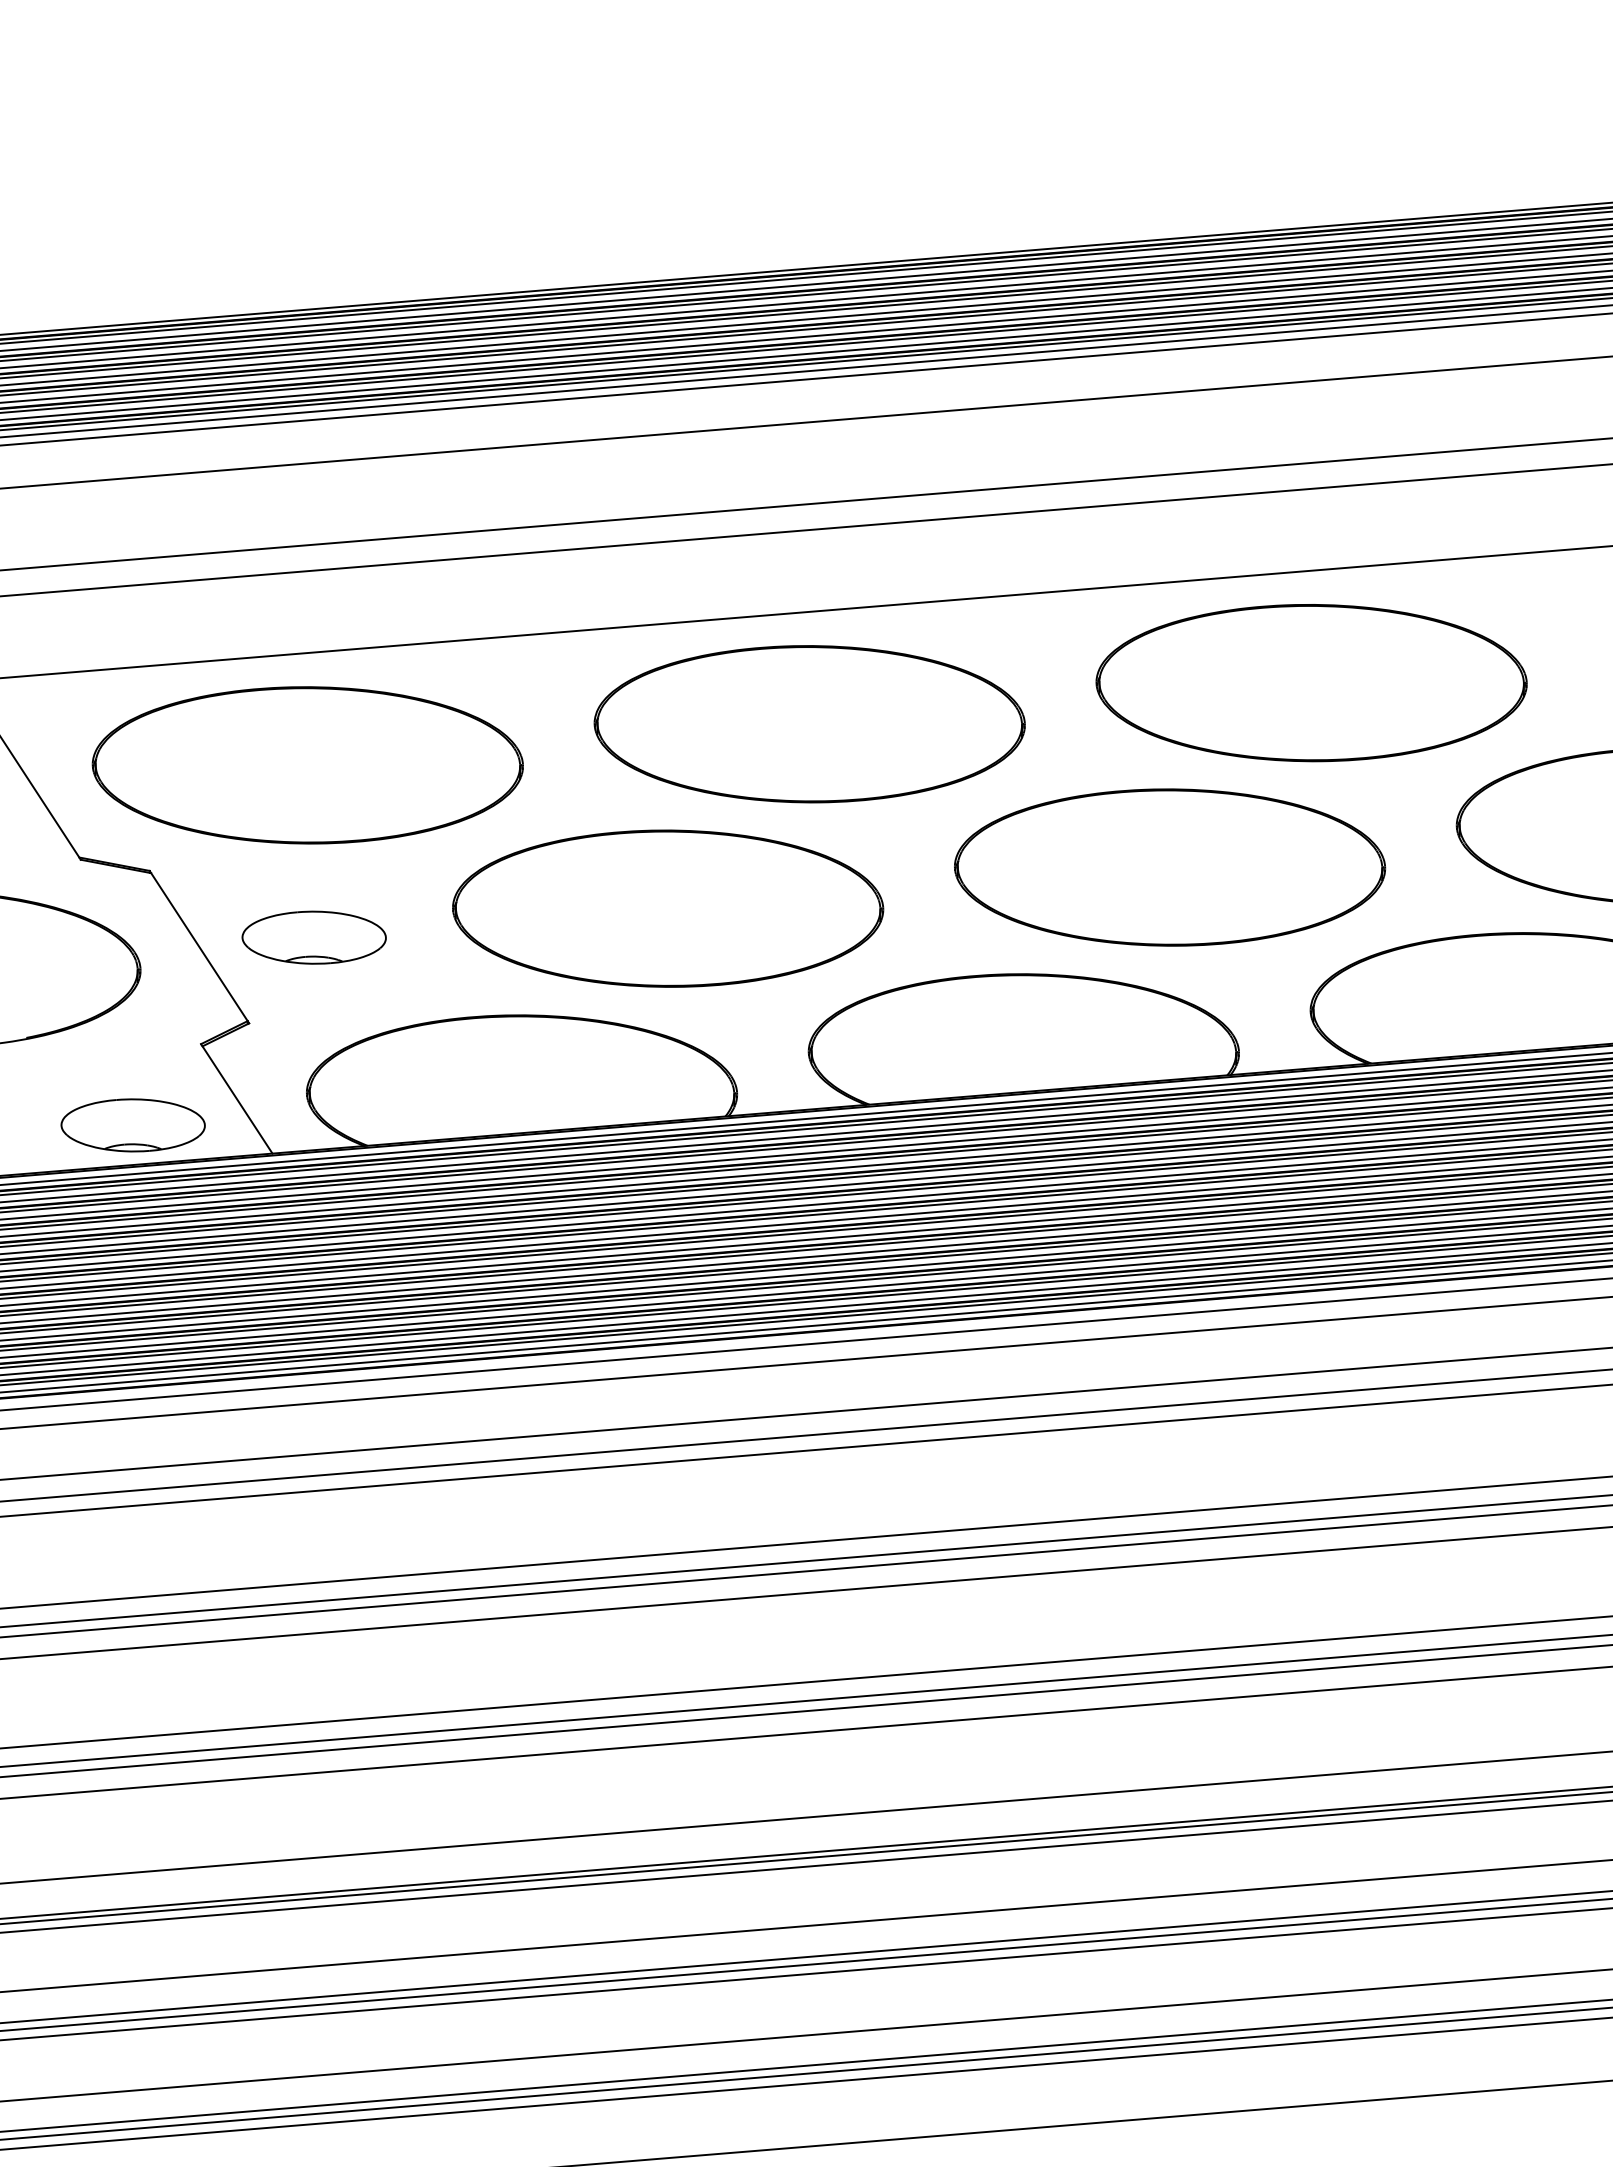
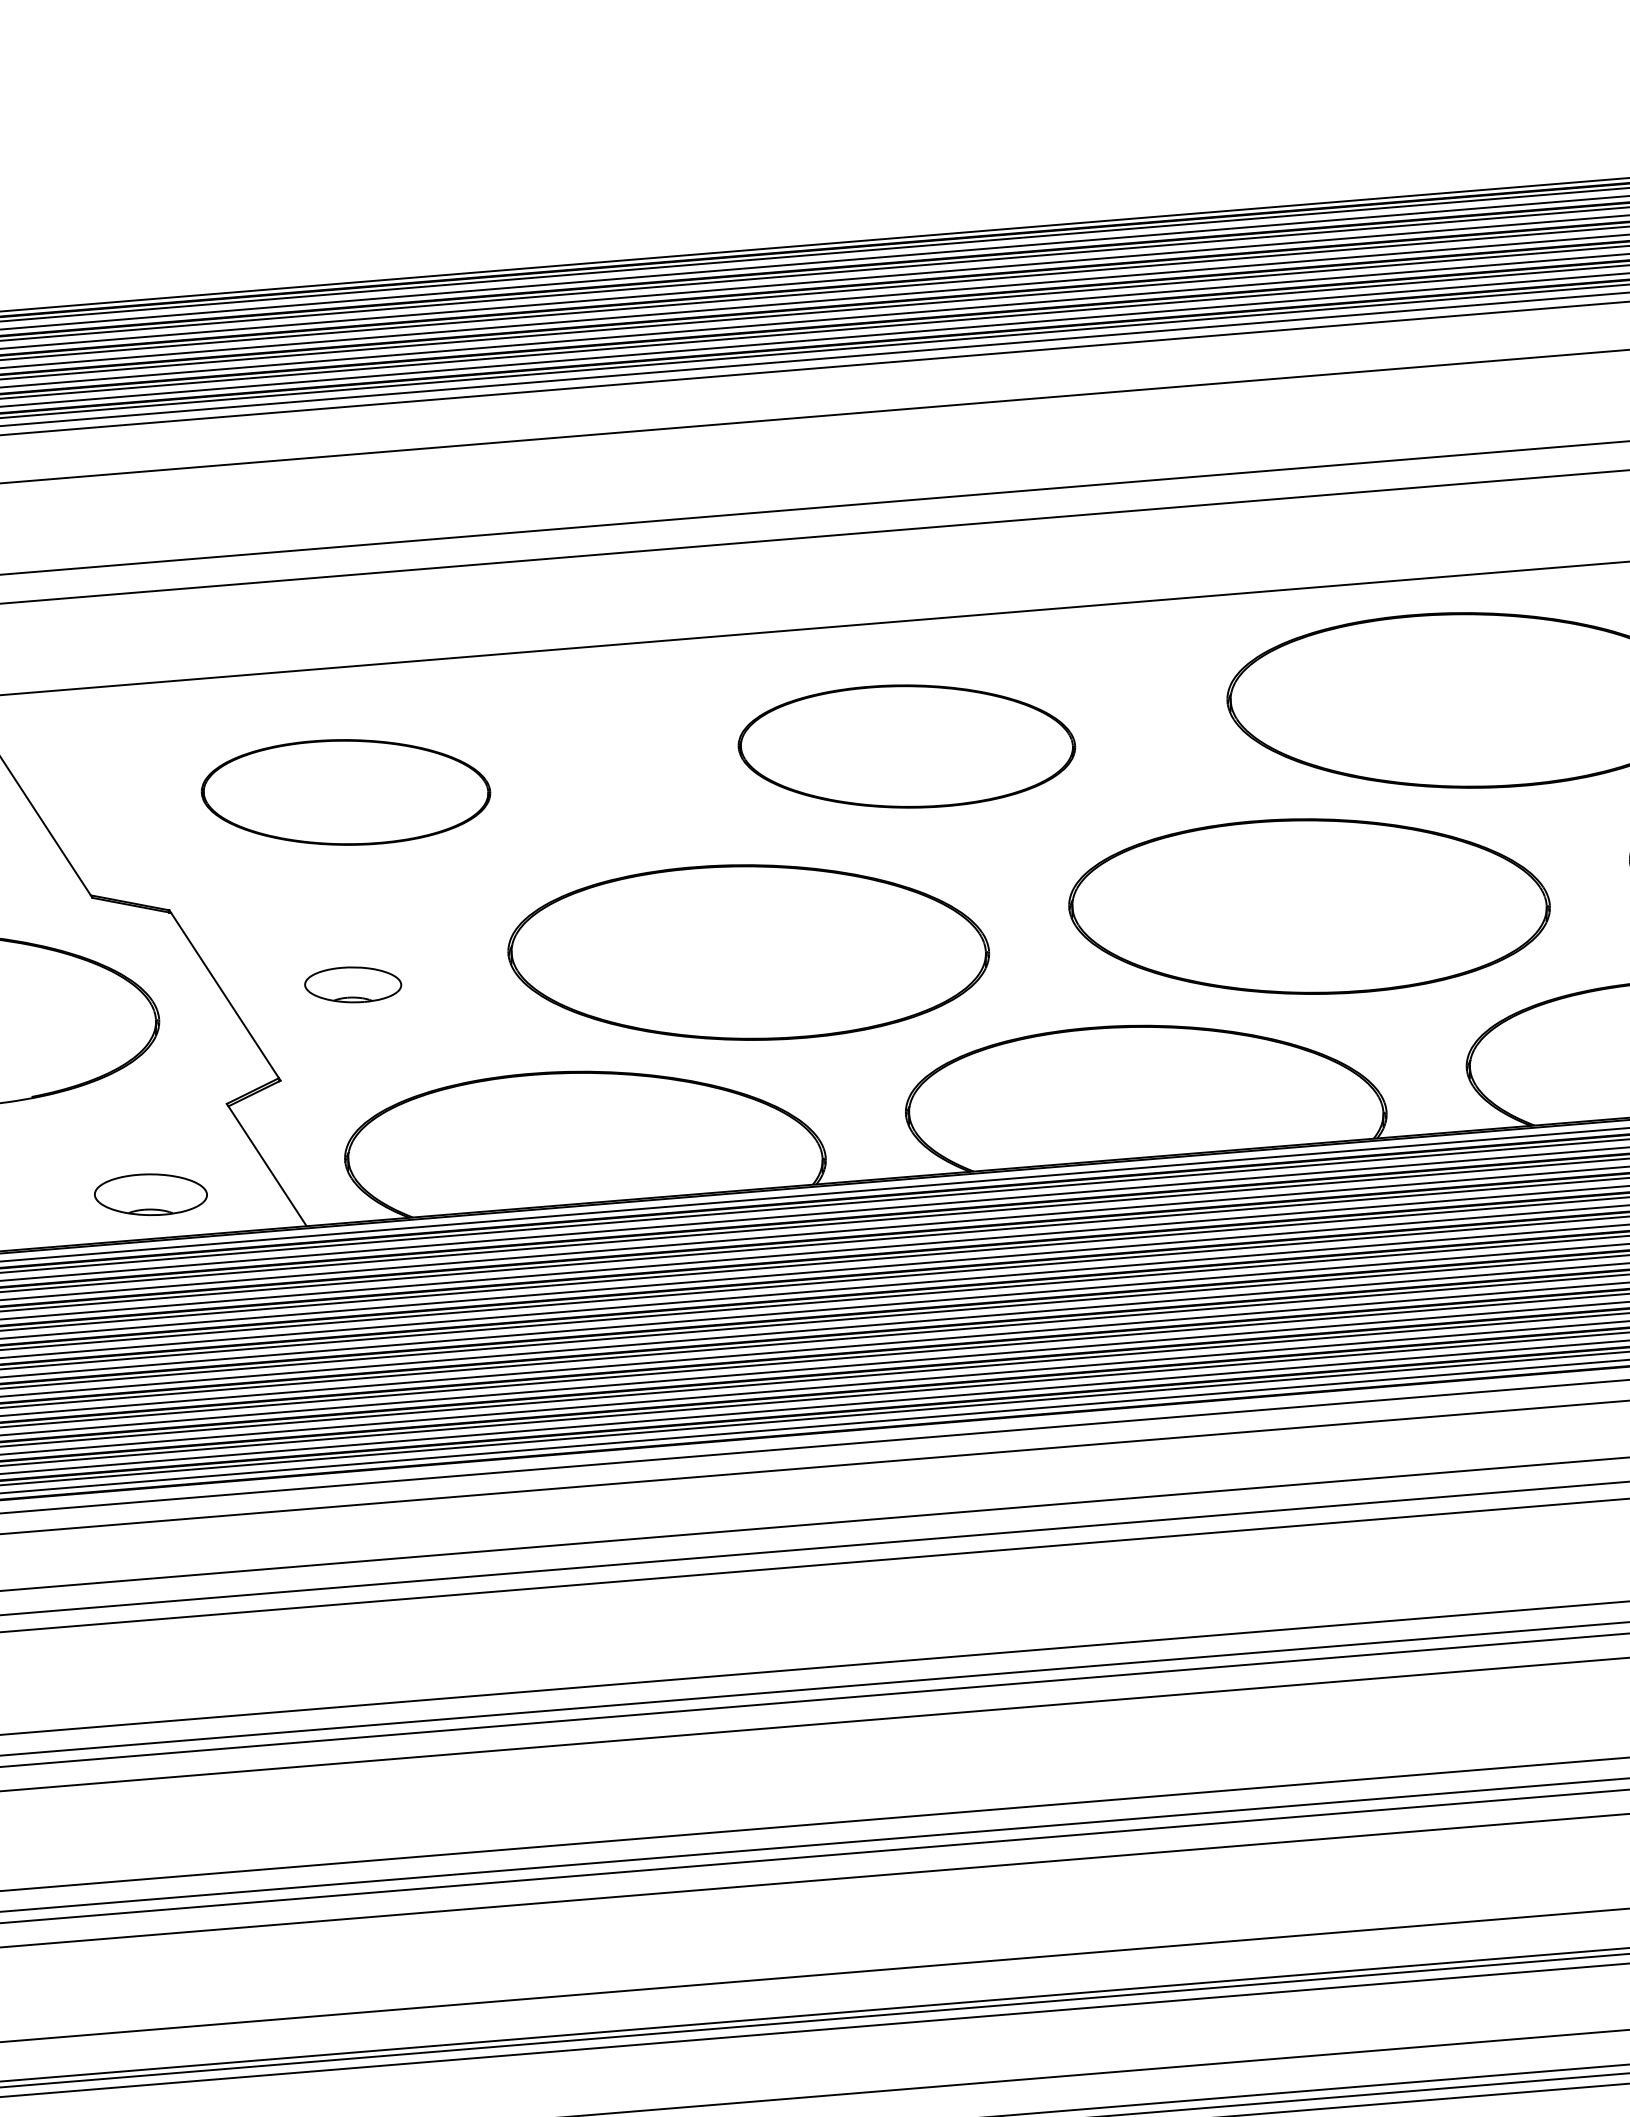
part: (809, 724) -> (906, 746), size x0.7
part: (307, 765) -> (345, 792), size x0.6
part: (313, 937) -> (352, 984), size x0.6
part: (132, 1125) -> (150, 1194), size x0.7

